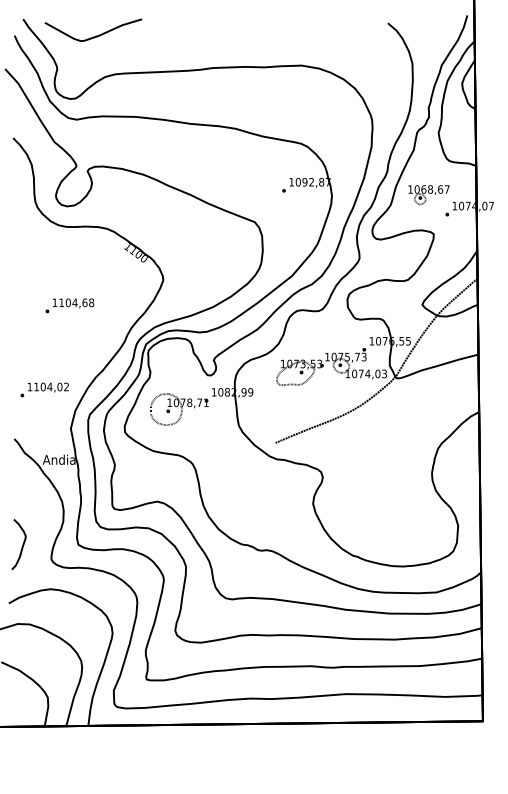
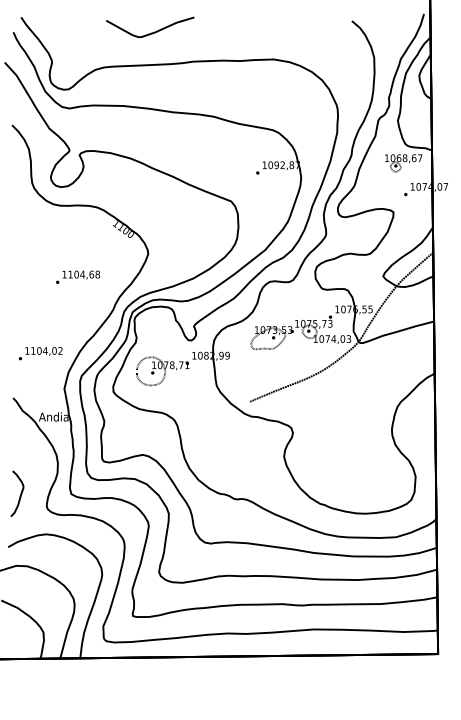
curve: (96, 35) -> (152, 32), moved
part: (428, 195) -> (403, 163), moved
text: (69, 305) -> (77, 277), moved

